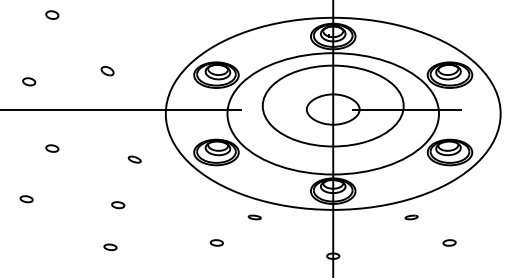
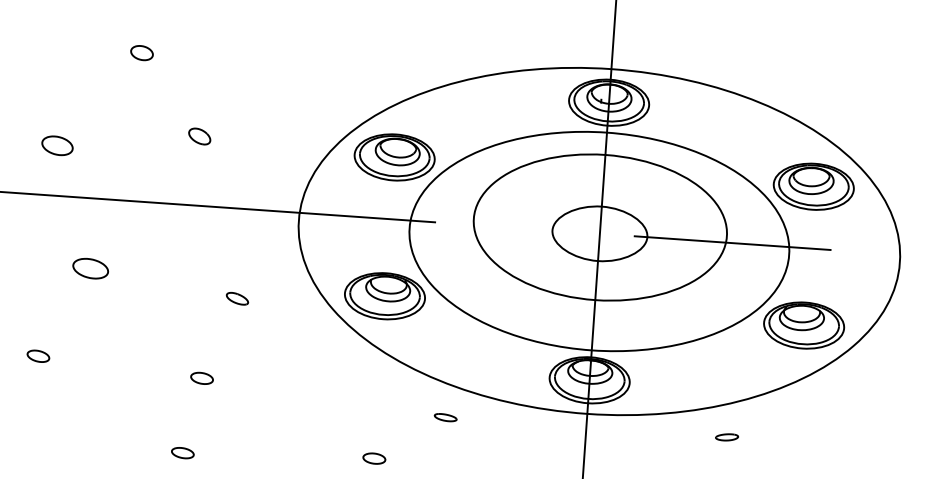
part: (52, 14) -> (142, 52), moved
part: (29, 81) -> (58, 145), size x1.4
part: (52, 148) -> (91, 268), size x1.6

